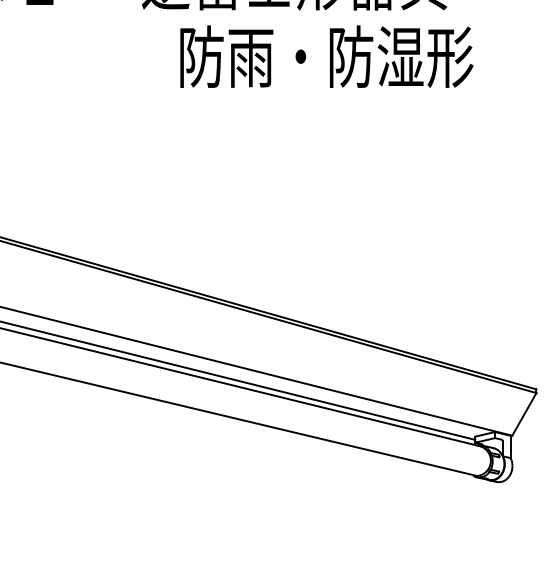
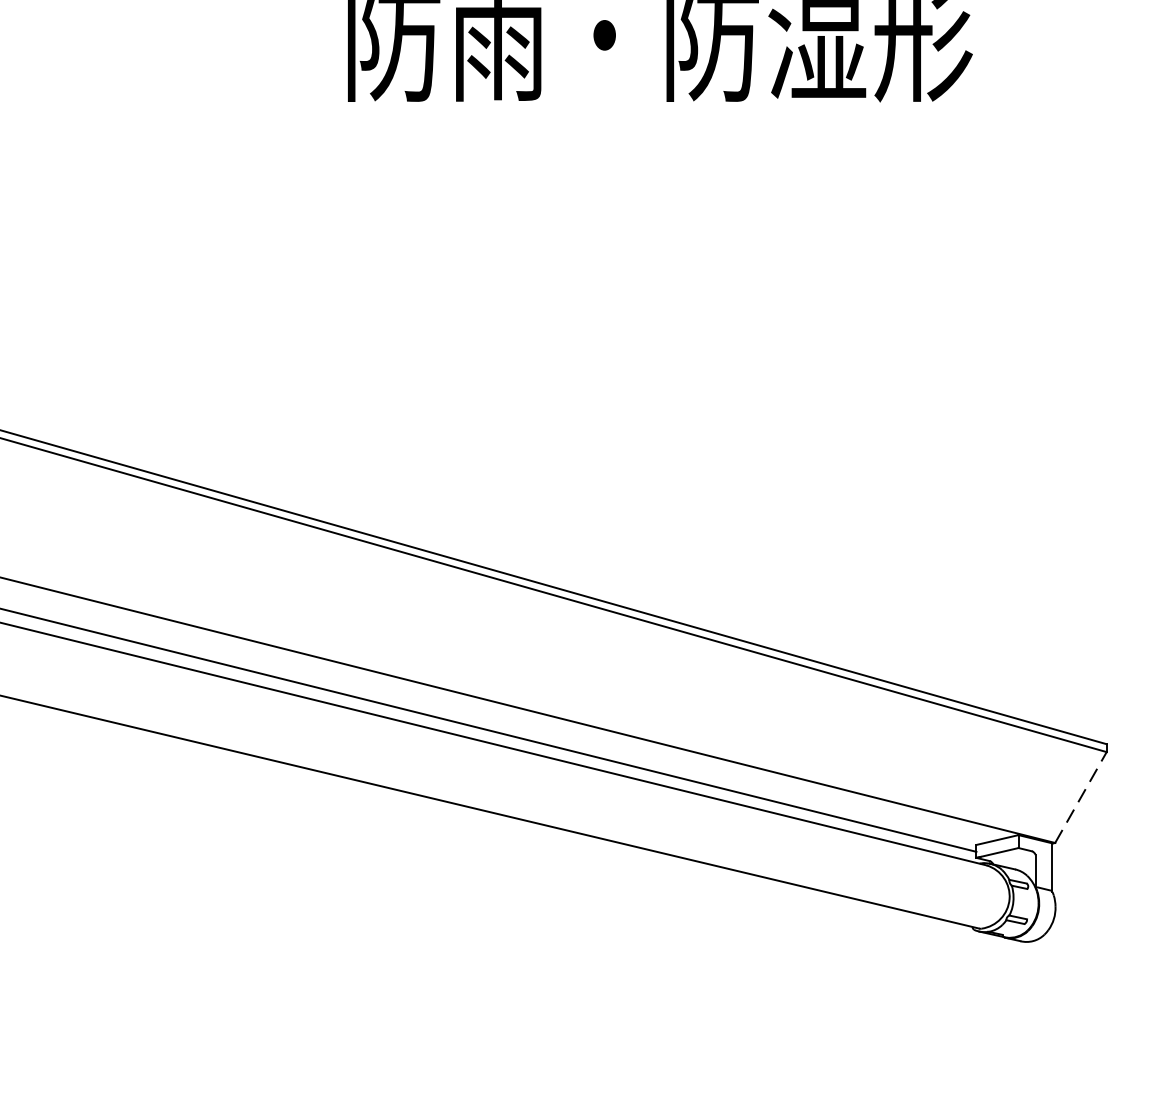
line: (524, 414) -> (1081, 797), solid -> dashed

